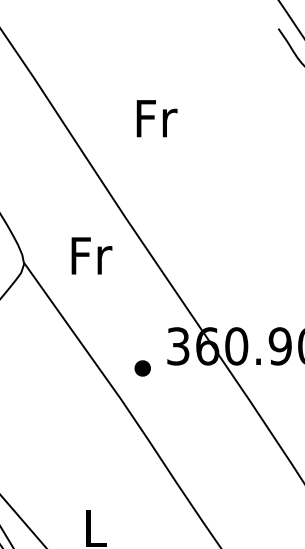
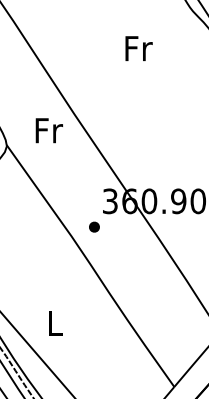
text: (156, 118) -> (138, 48), moved
text: (90, 255) -> (48, 130), moved
part: (142, 367) -> (94, 226), moved

